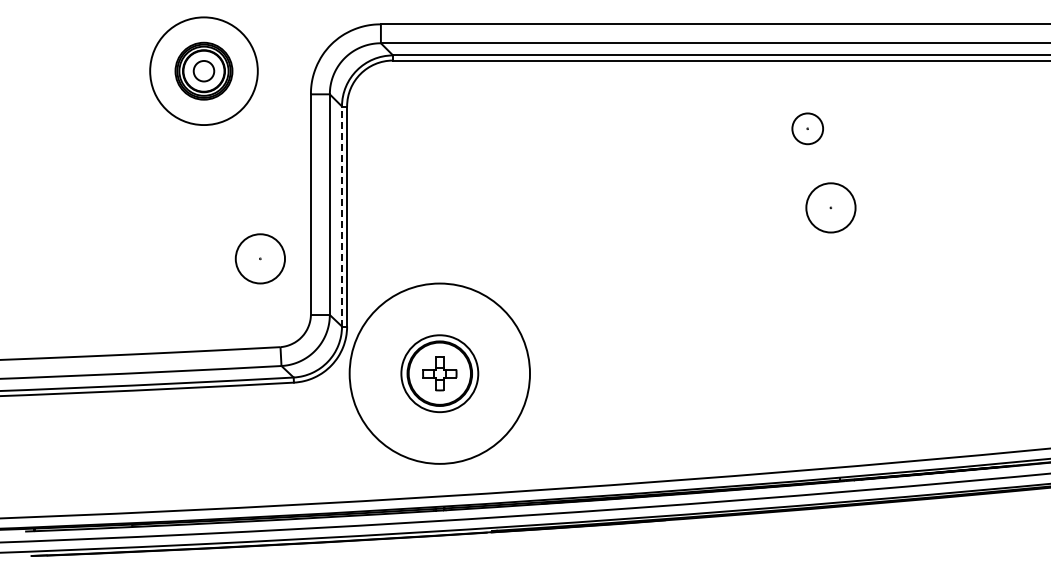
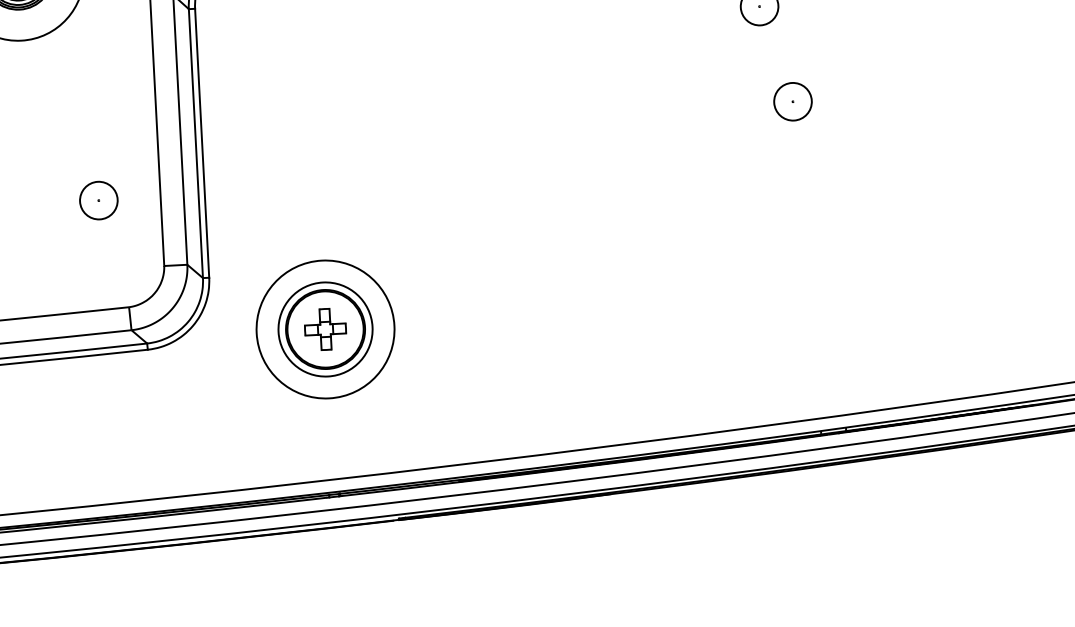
circle: (830, 207) -> (792, 101), size x0.62
line: (342, 216) -> (196, 143), dashed -> solid
circle: (260, 258) -> (98, 200), size x0.62
circle: (439, 373) -> (325, 329), size x0.62

